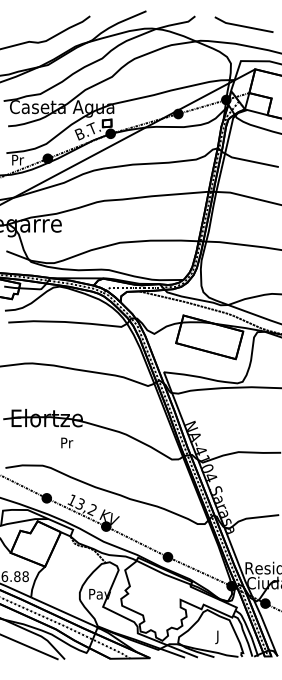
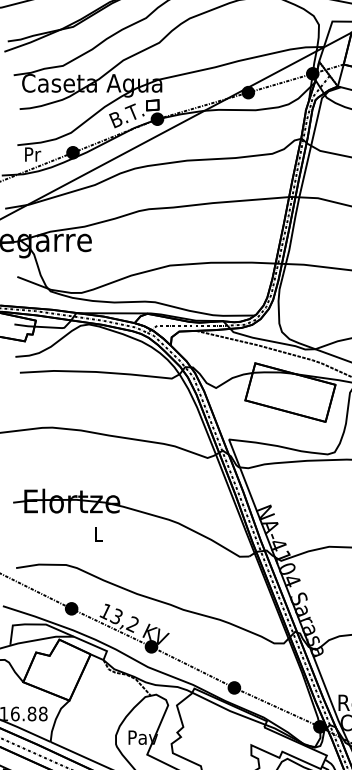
text: (67, 442) -> (99, 533), Pr -> L

